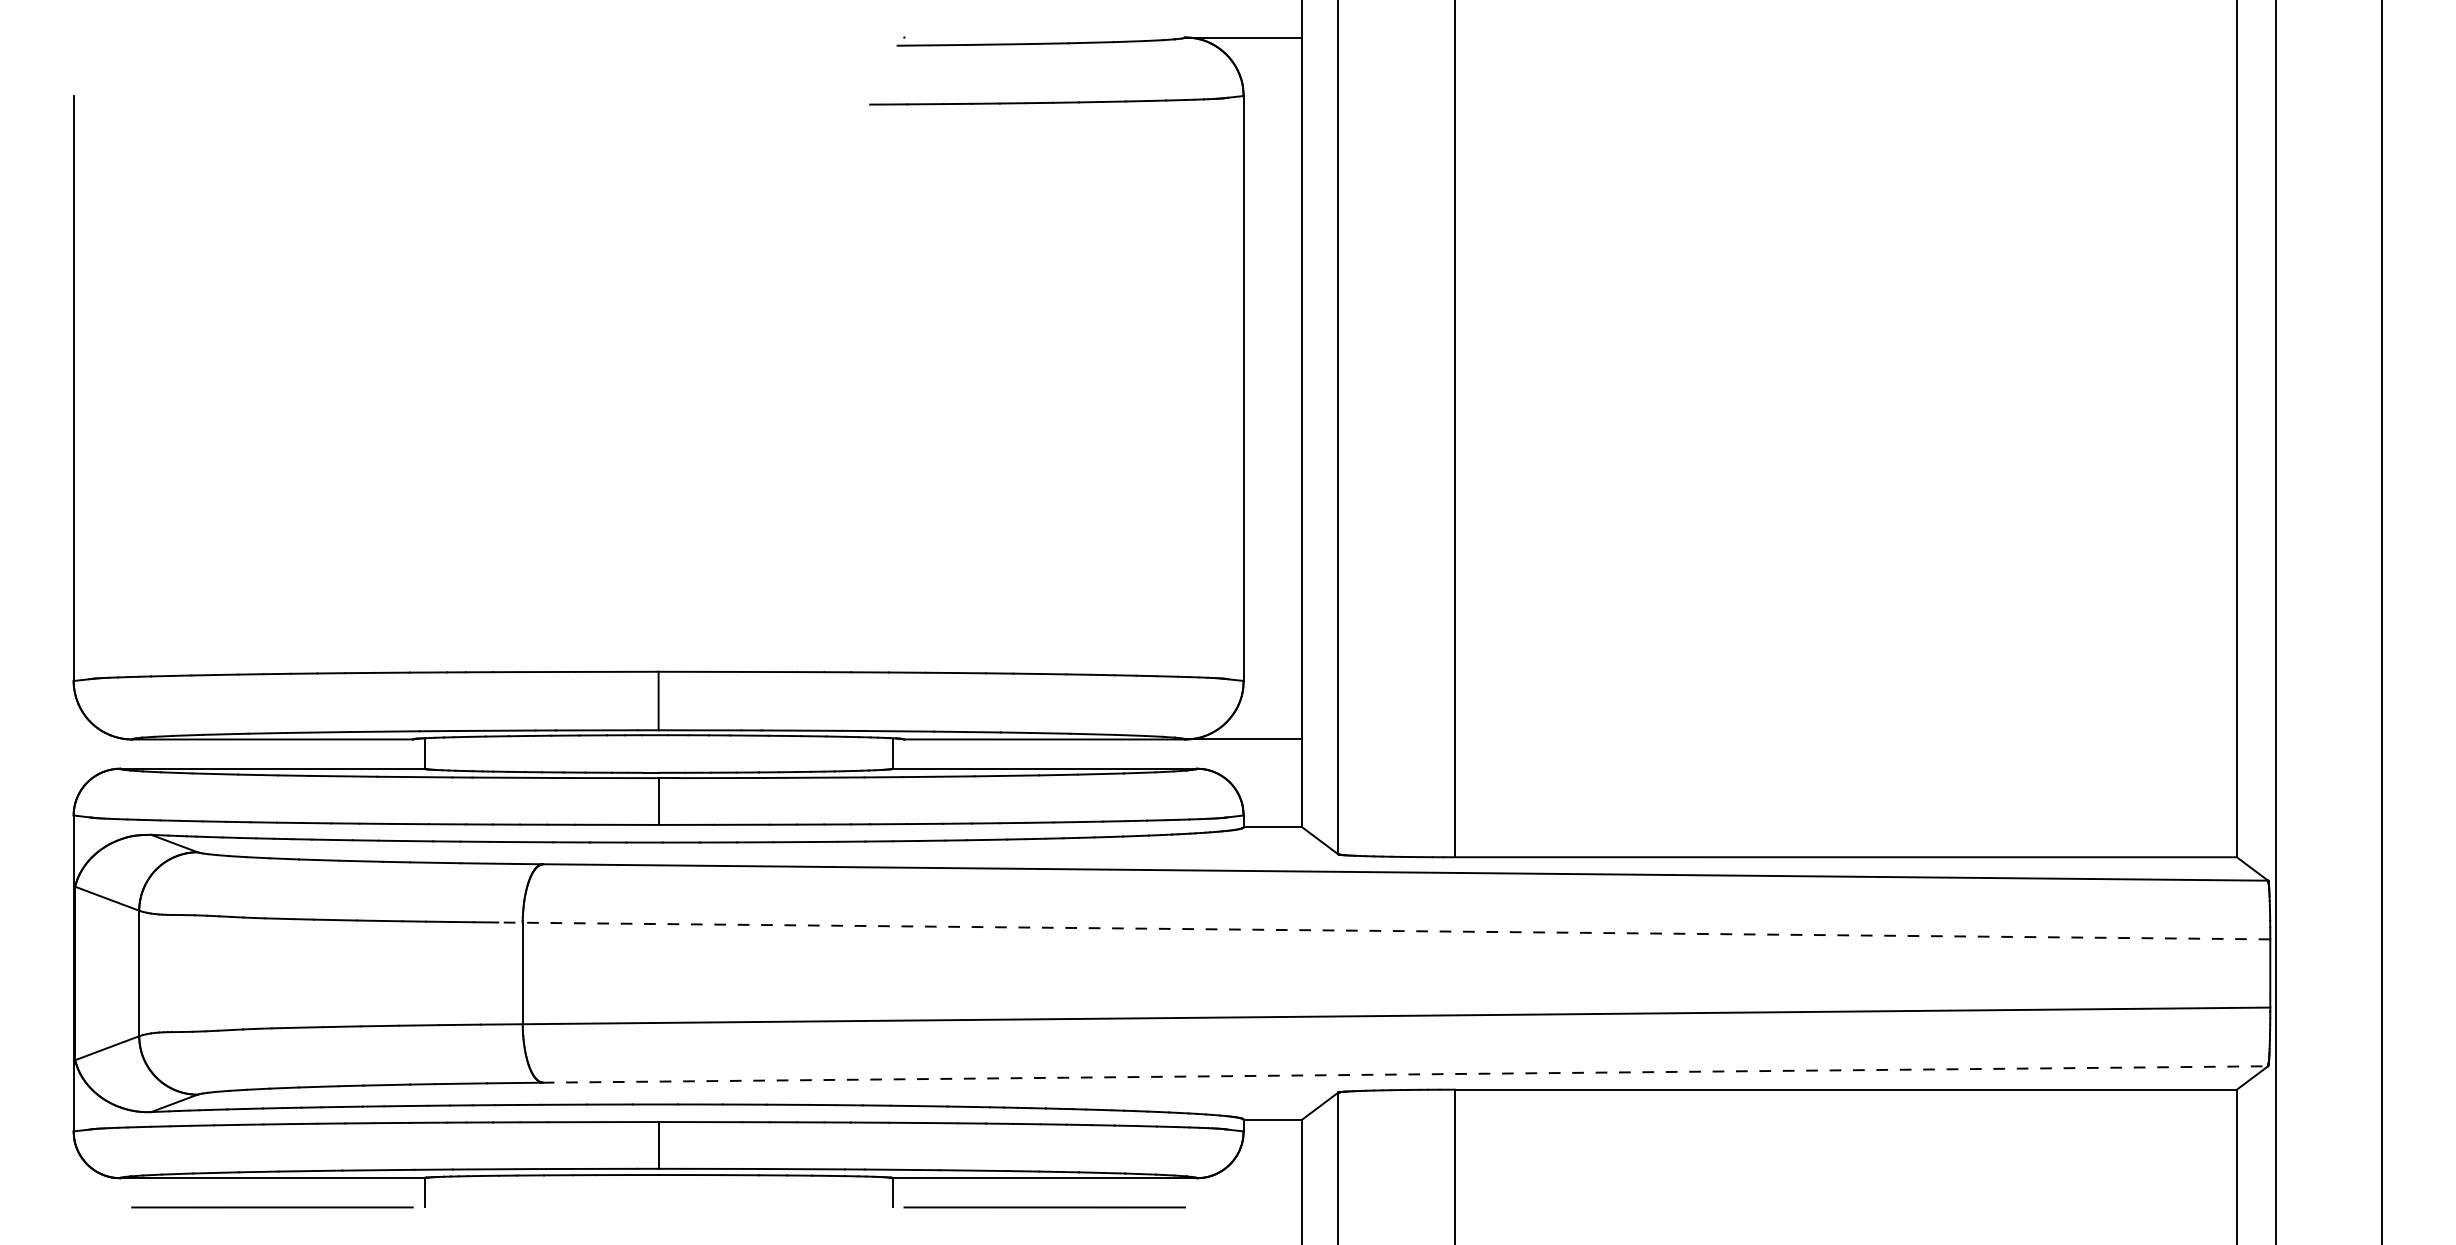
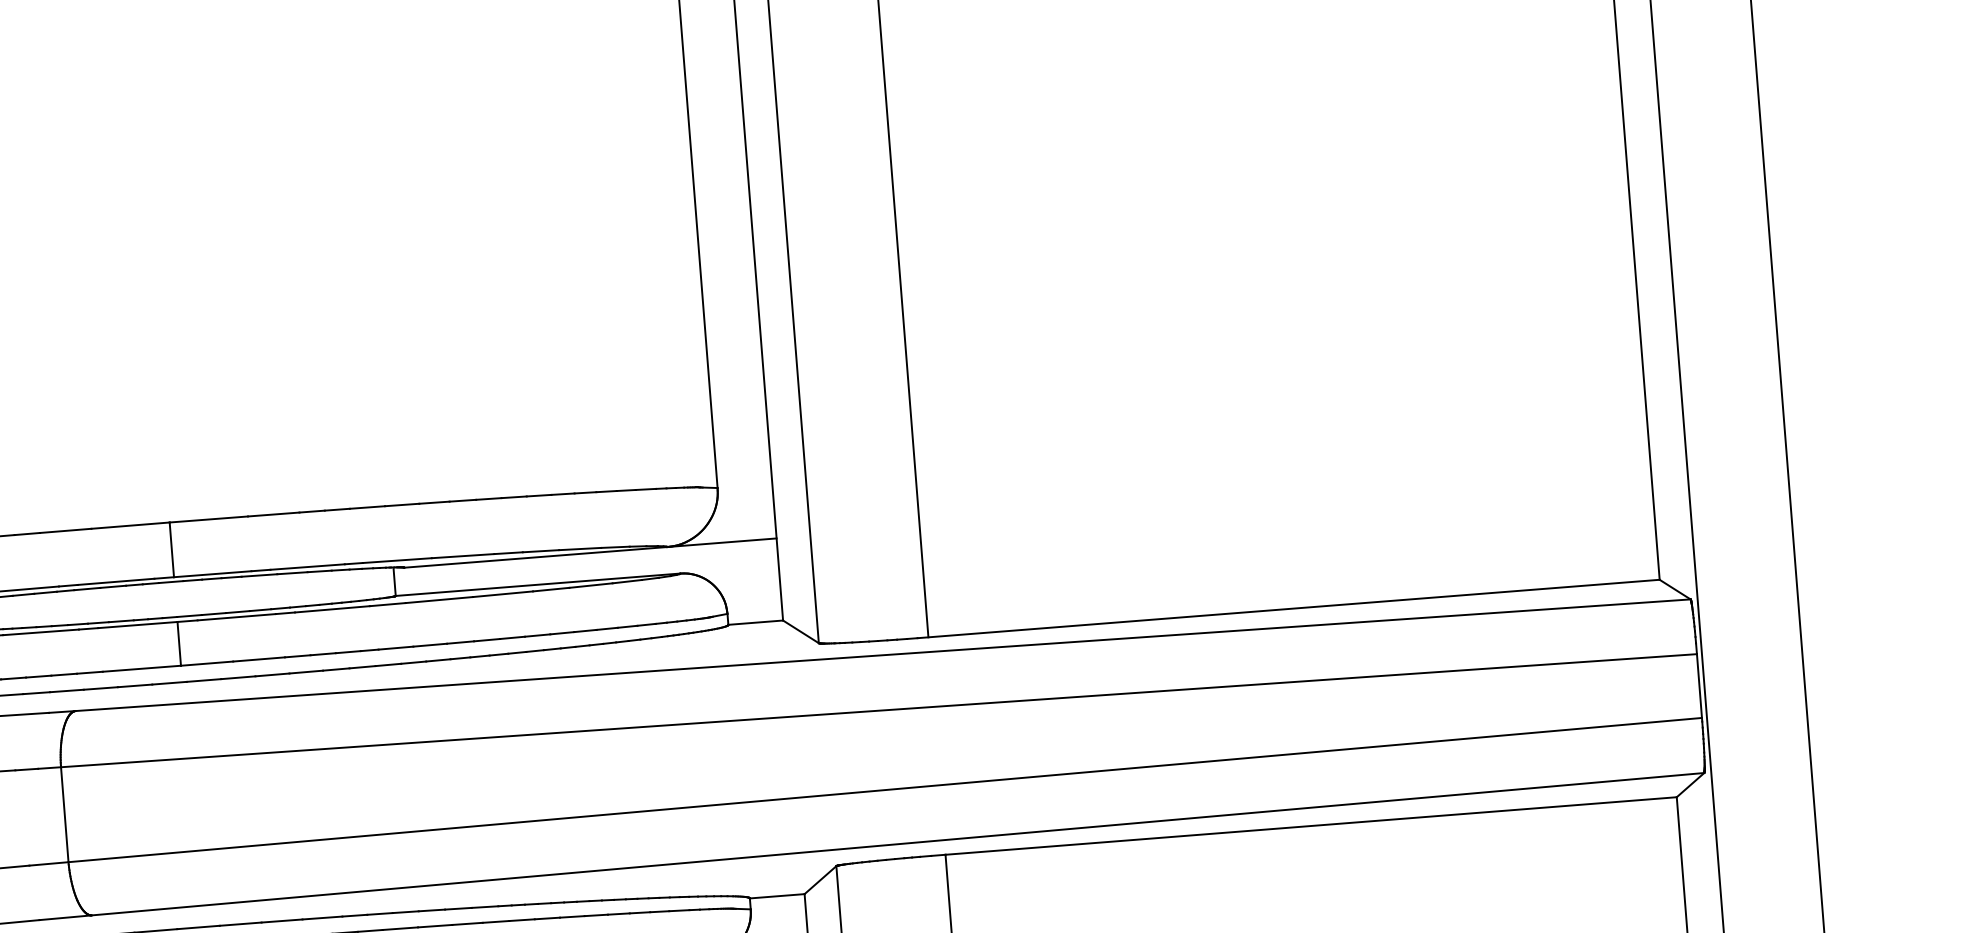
line: (1383, 930) -> (866, 711), dashed -> solid
line: (1405, 1074) -> (897, 844), dashed -> solid

